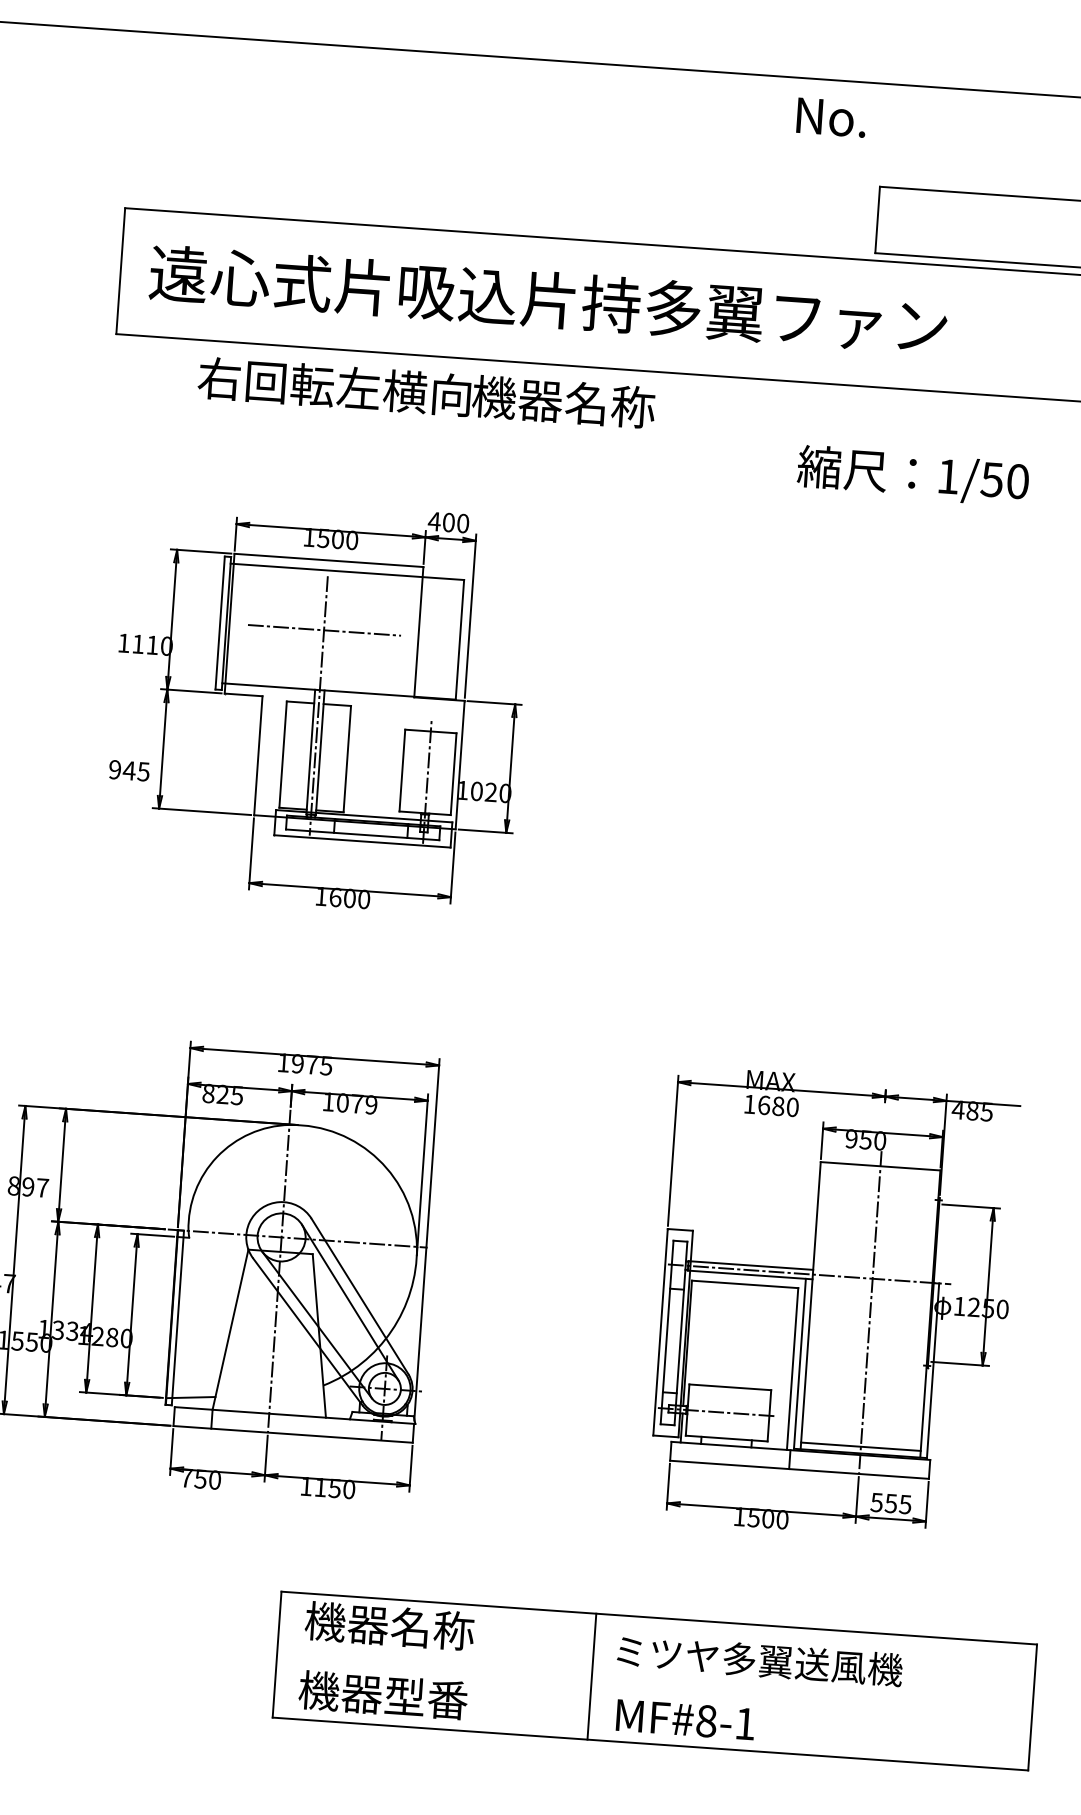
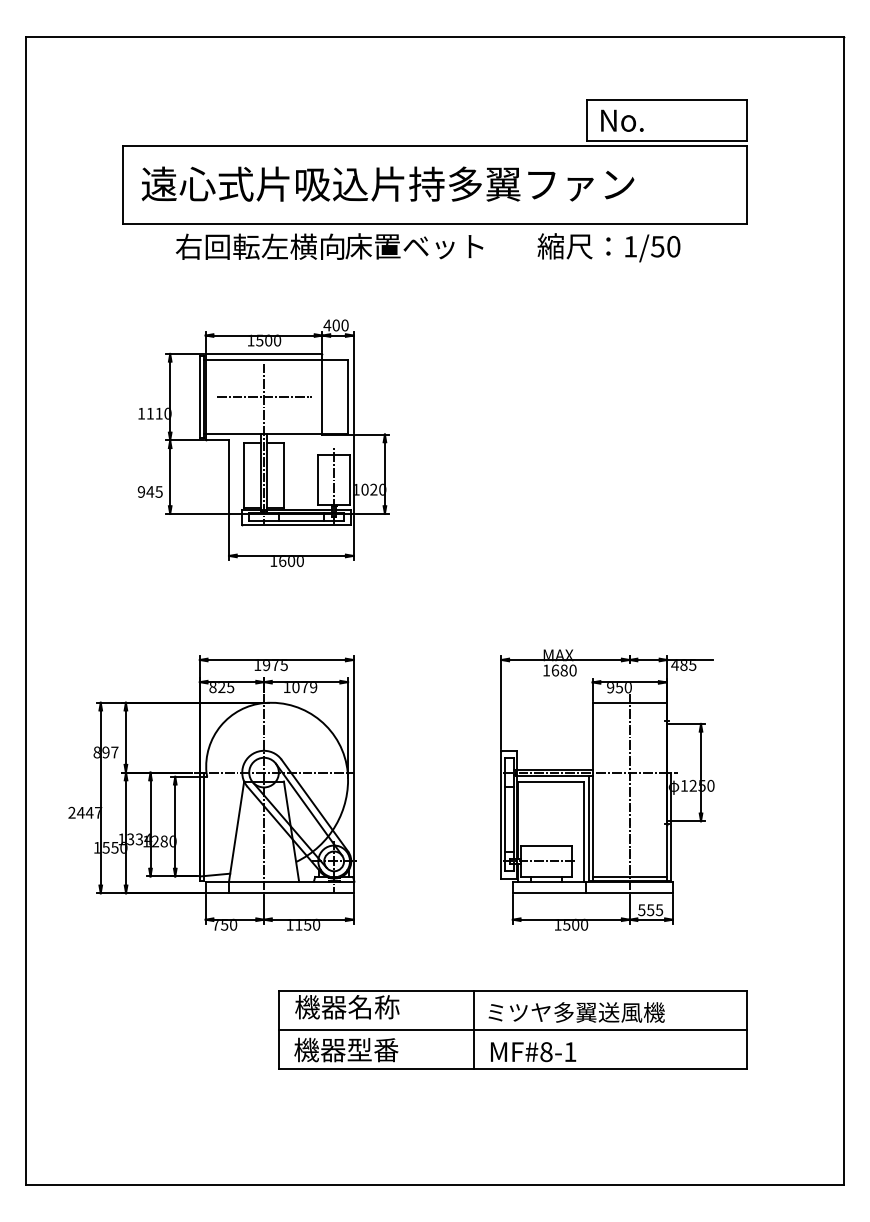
text: (831, 117) -> (622, 120), moved
text: (584, 403) -> (414, 246), 機器名称 -> 床置ベット
text: (912, 475) -> (608, 247), moved
line: (654, 1680) -> (512, 1029), added

